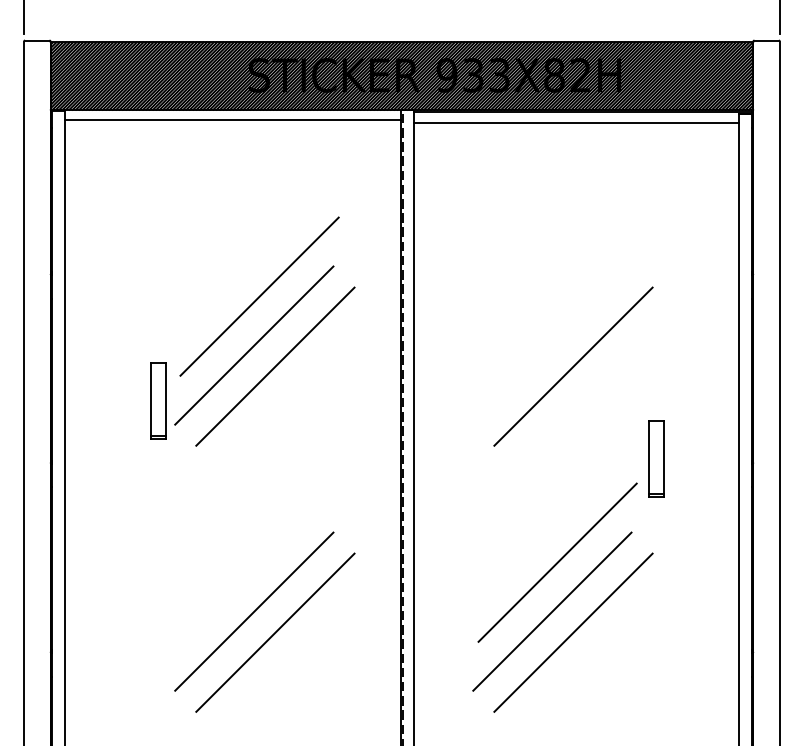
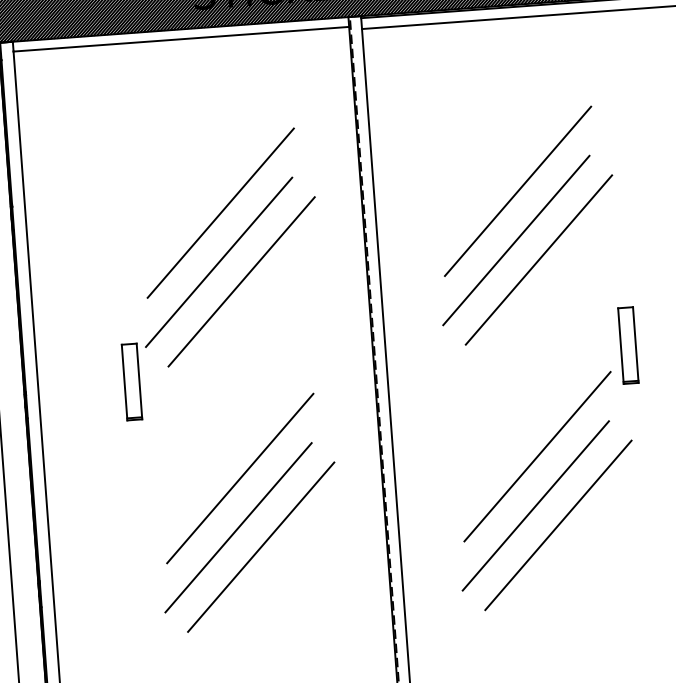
line: (557, 296) -> (517, 191), added
line: (552, 345) -> (516, 240), added
part: (158, 400) -> (131, 381), moved
line: (259, 562) -> (240, 478), added

